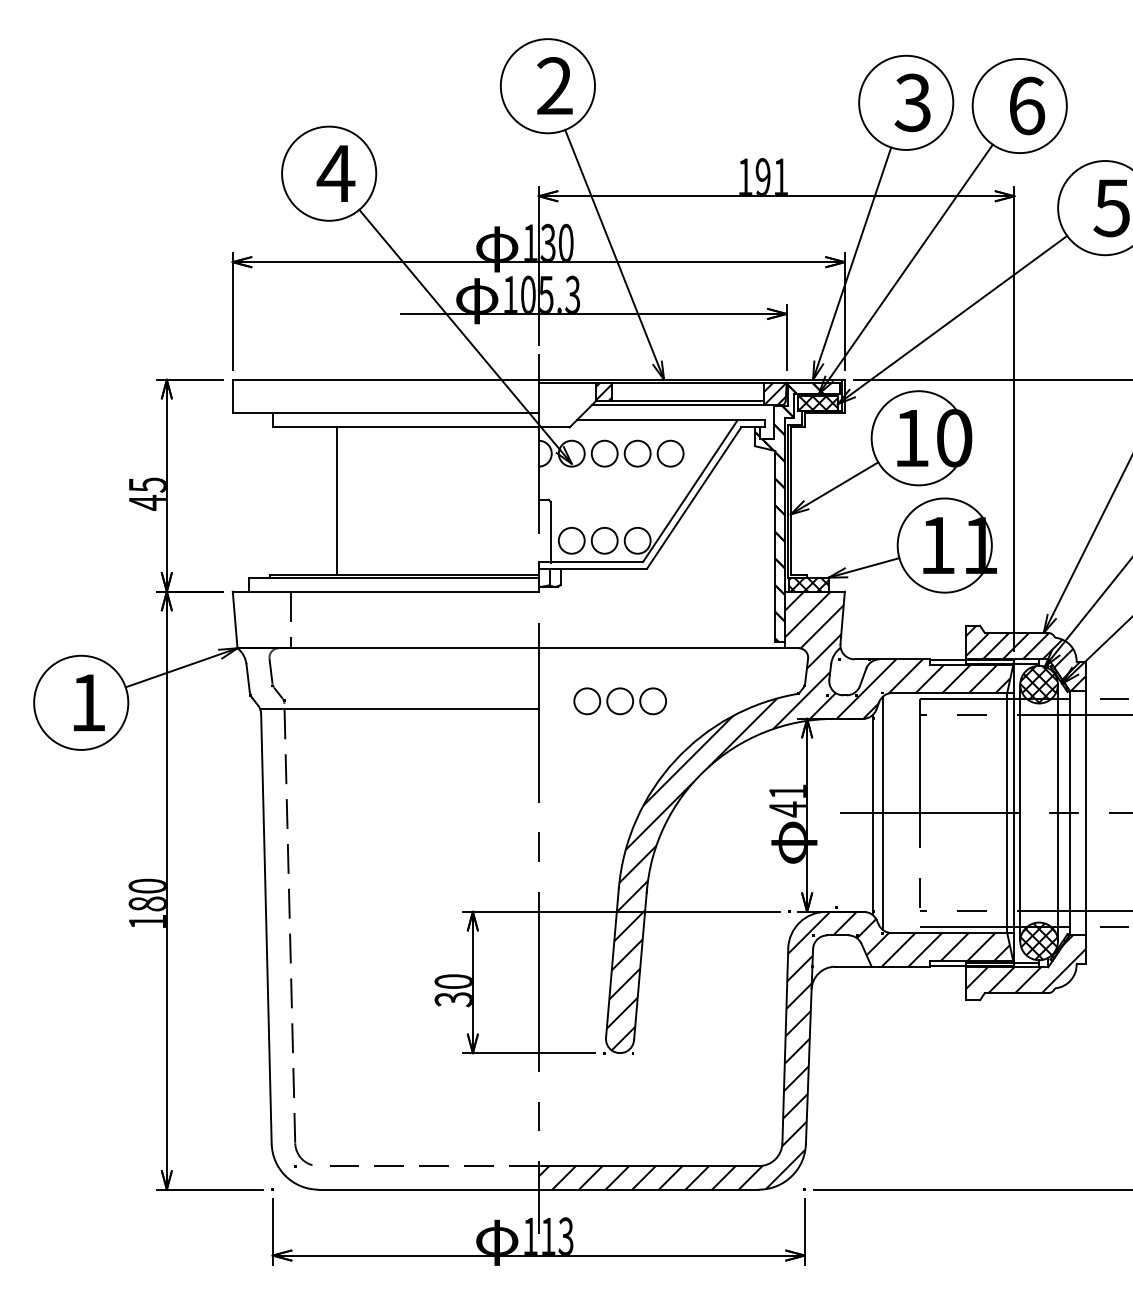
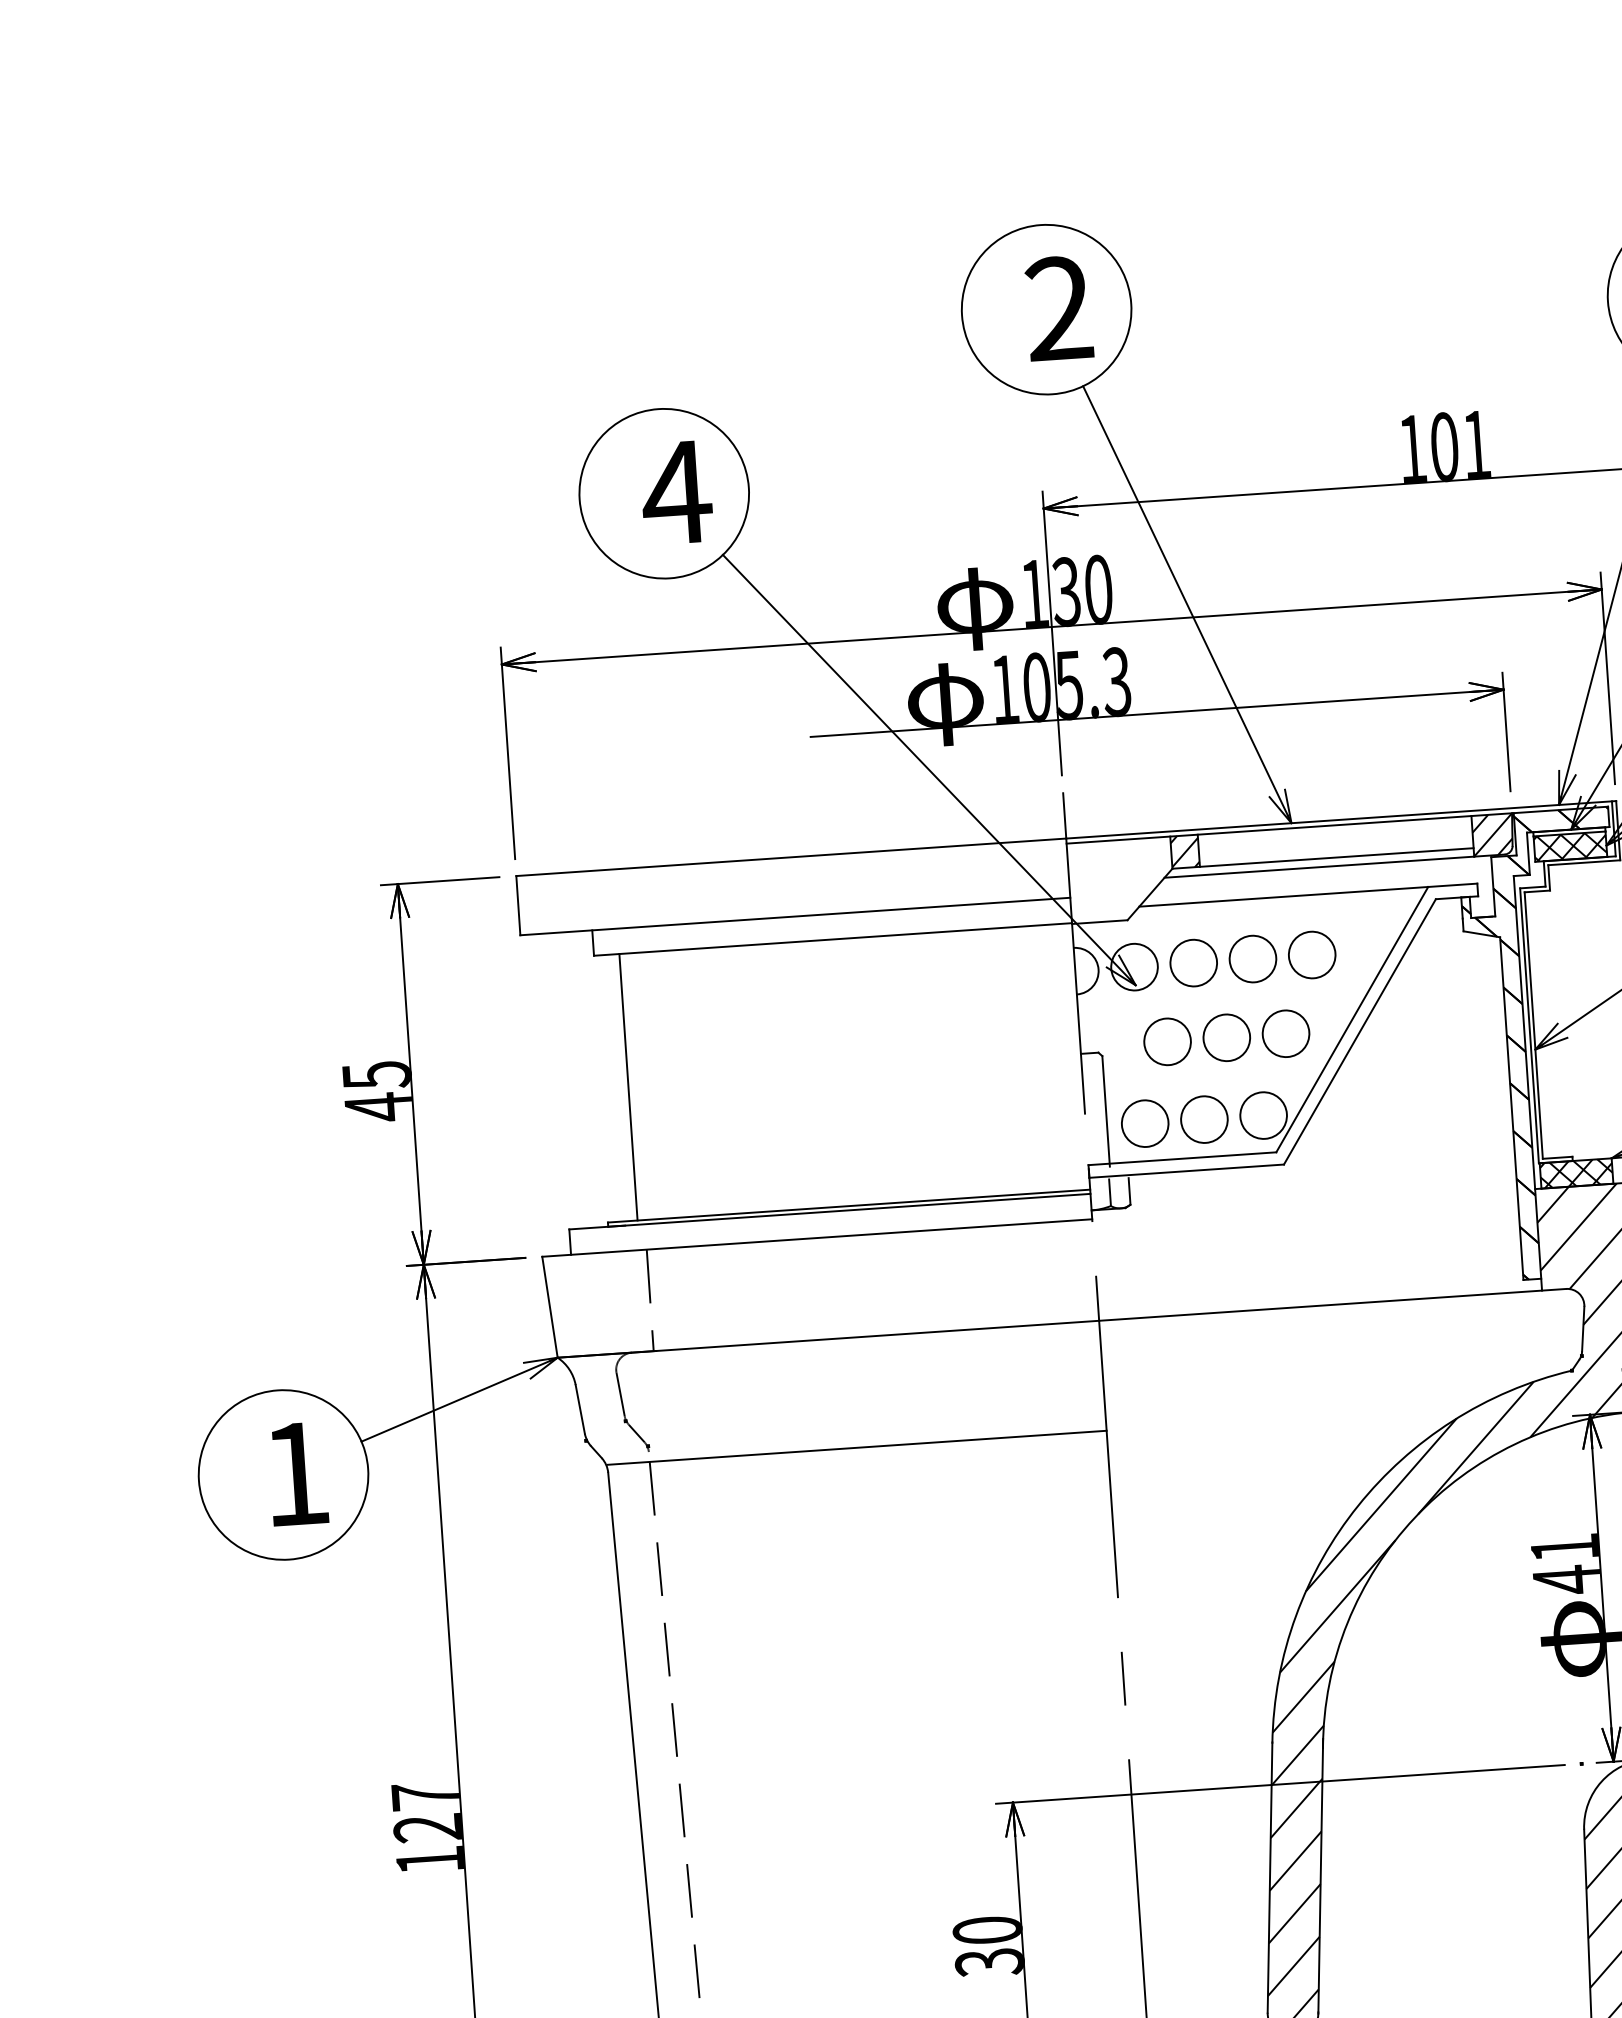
text: (762, 176) -> (1443, 445), 191 -> 101
line: (336, 500) -> (627, 1086), moved
part: (619, 701) -> (1225, 1038), moved
text: (146, 894) -> (424, 1811), 180 -> 127

